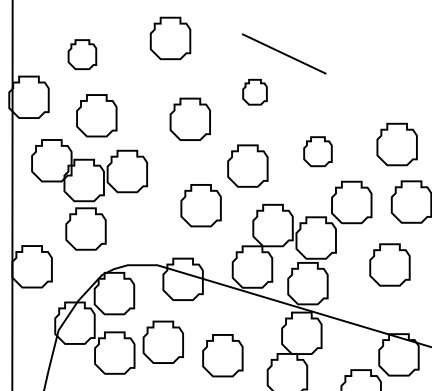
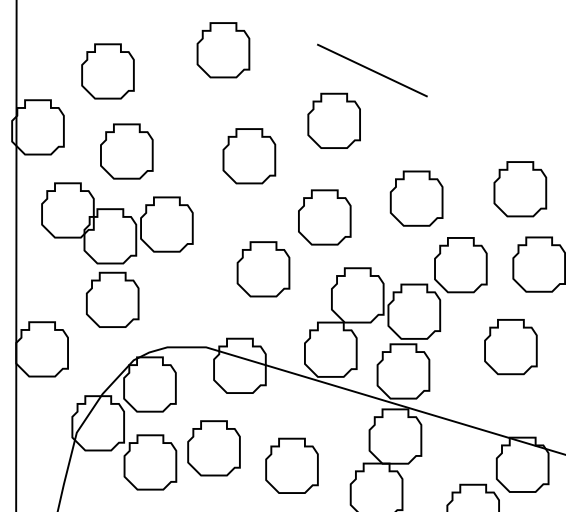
part: (82, 54) -> (107, 71), size x1.43
part: (254, 92) -> (333, 120), size x1.67
part: (317, 151) -> (416, 198), size x1.43

